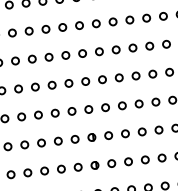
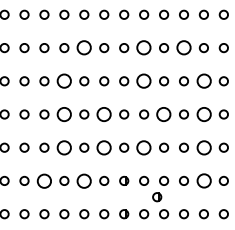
circle: (129, 20) -> (183, 48), size x1.6
circle: (96, 24) -> (144, 48), size x1.6
circle: (46, 29) -> (84, 48), size x1.6
circle: (149, 46) -> (203, 81), size x1.6
circle: (99, 51) -> (144, 81), size x1.6
circle: (32, 59) -> (64, 81), size x1.6
circle: (152, 74) -> (203, 114), size x1.6
circle: (119, 77) -> (164, 114), size x1.6
circle: (69, 83) -> (104, 114), size x1.6
circle: (35, 87) -> (64, 114), size x1.6
circle: (155, 101) -> (203, 147), size x1.6
circle: (105, 107) -> (144, 147), size x1.6
circle: (72, 111) -> (104, 147), size x1.6
circle: (38, 114) -> (64, 147), size x1.6
circle: (158, 129) -> (203, 180), size x1.6
circle: (58, 140) -> (84, 180), size x1.6
circle: (24, 144) -> (44, 180), size x1.6
part: (121, 148) -> (157, 197), added

